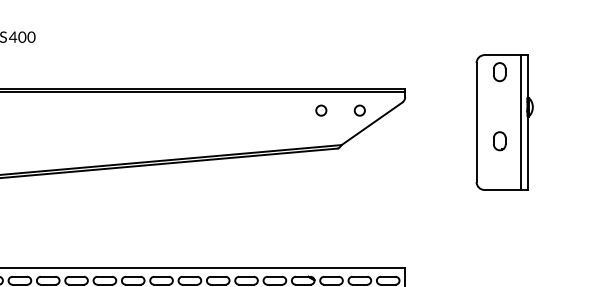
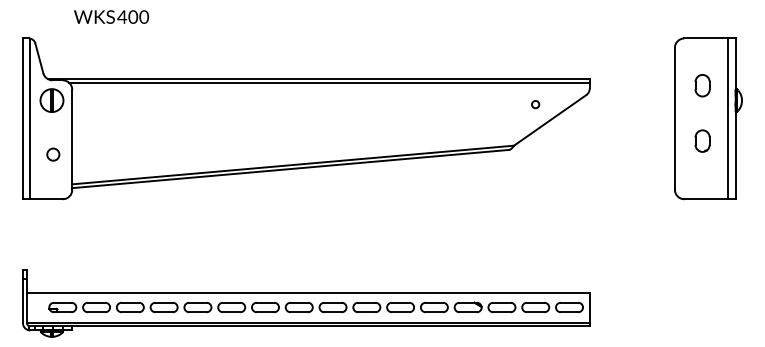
part: (499, 71) -> (702, 85), moved
circle: (321, 110) -> (489, 104), removed
circle: (359, 110) -> (535, 104), size x0.6

